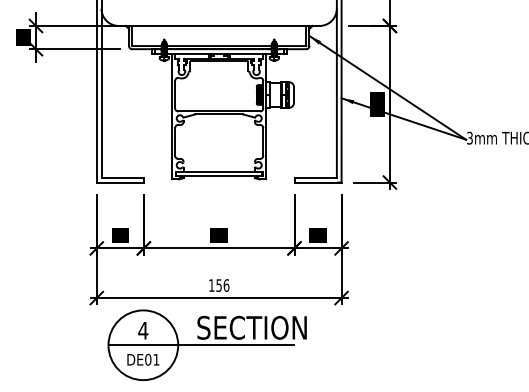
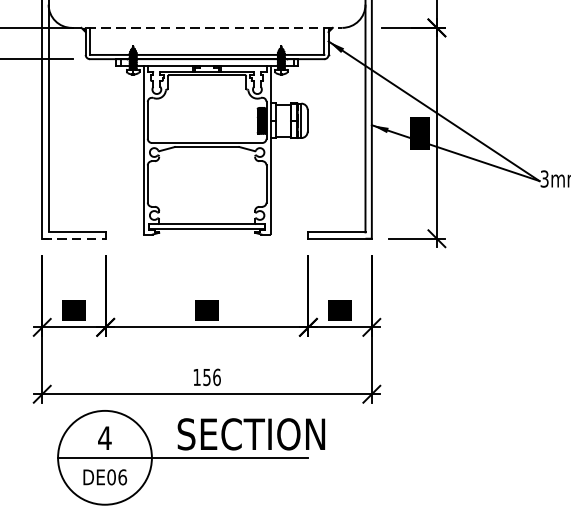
line: (219, 25) -> (207, 27), solid -> dashed
line: (120, 182) -> (74, 238), solid -> dashed
text: (156, 359) -> (122, 476), DE01 -> DE06

